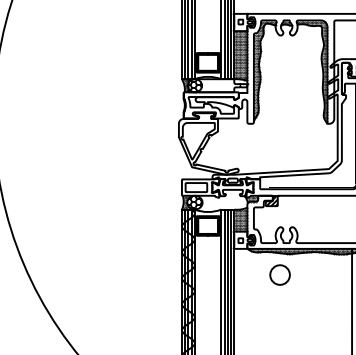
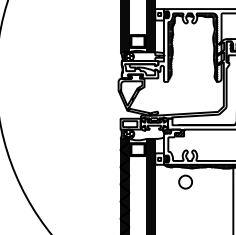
hatch: (240, 55) -> (159, 36), removed
hatch: (240, 218) -> (159, 144), removed

